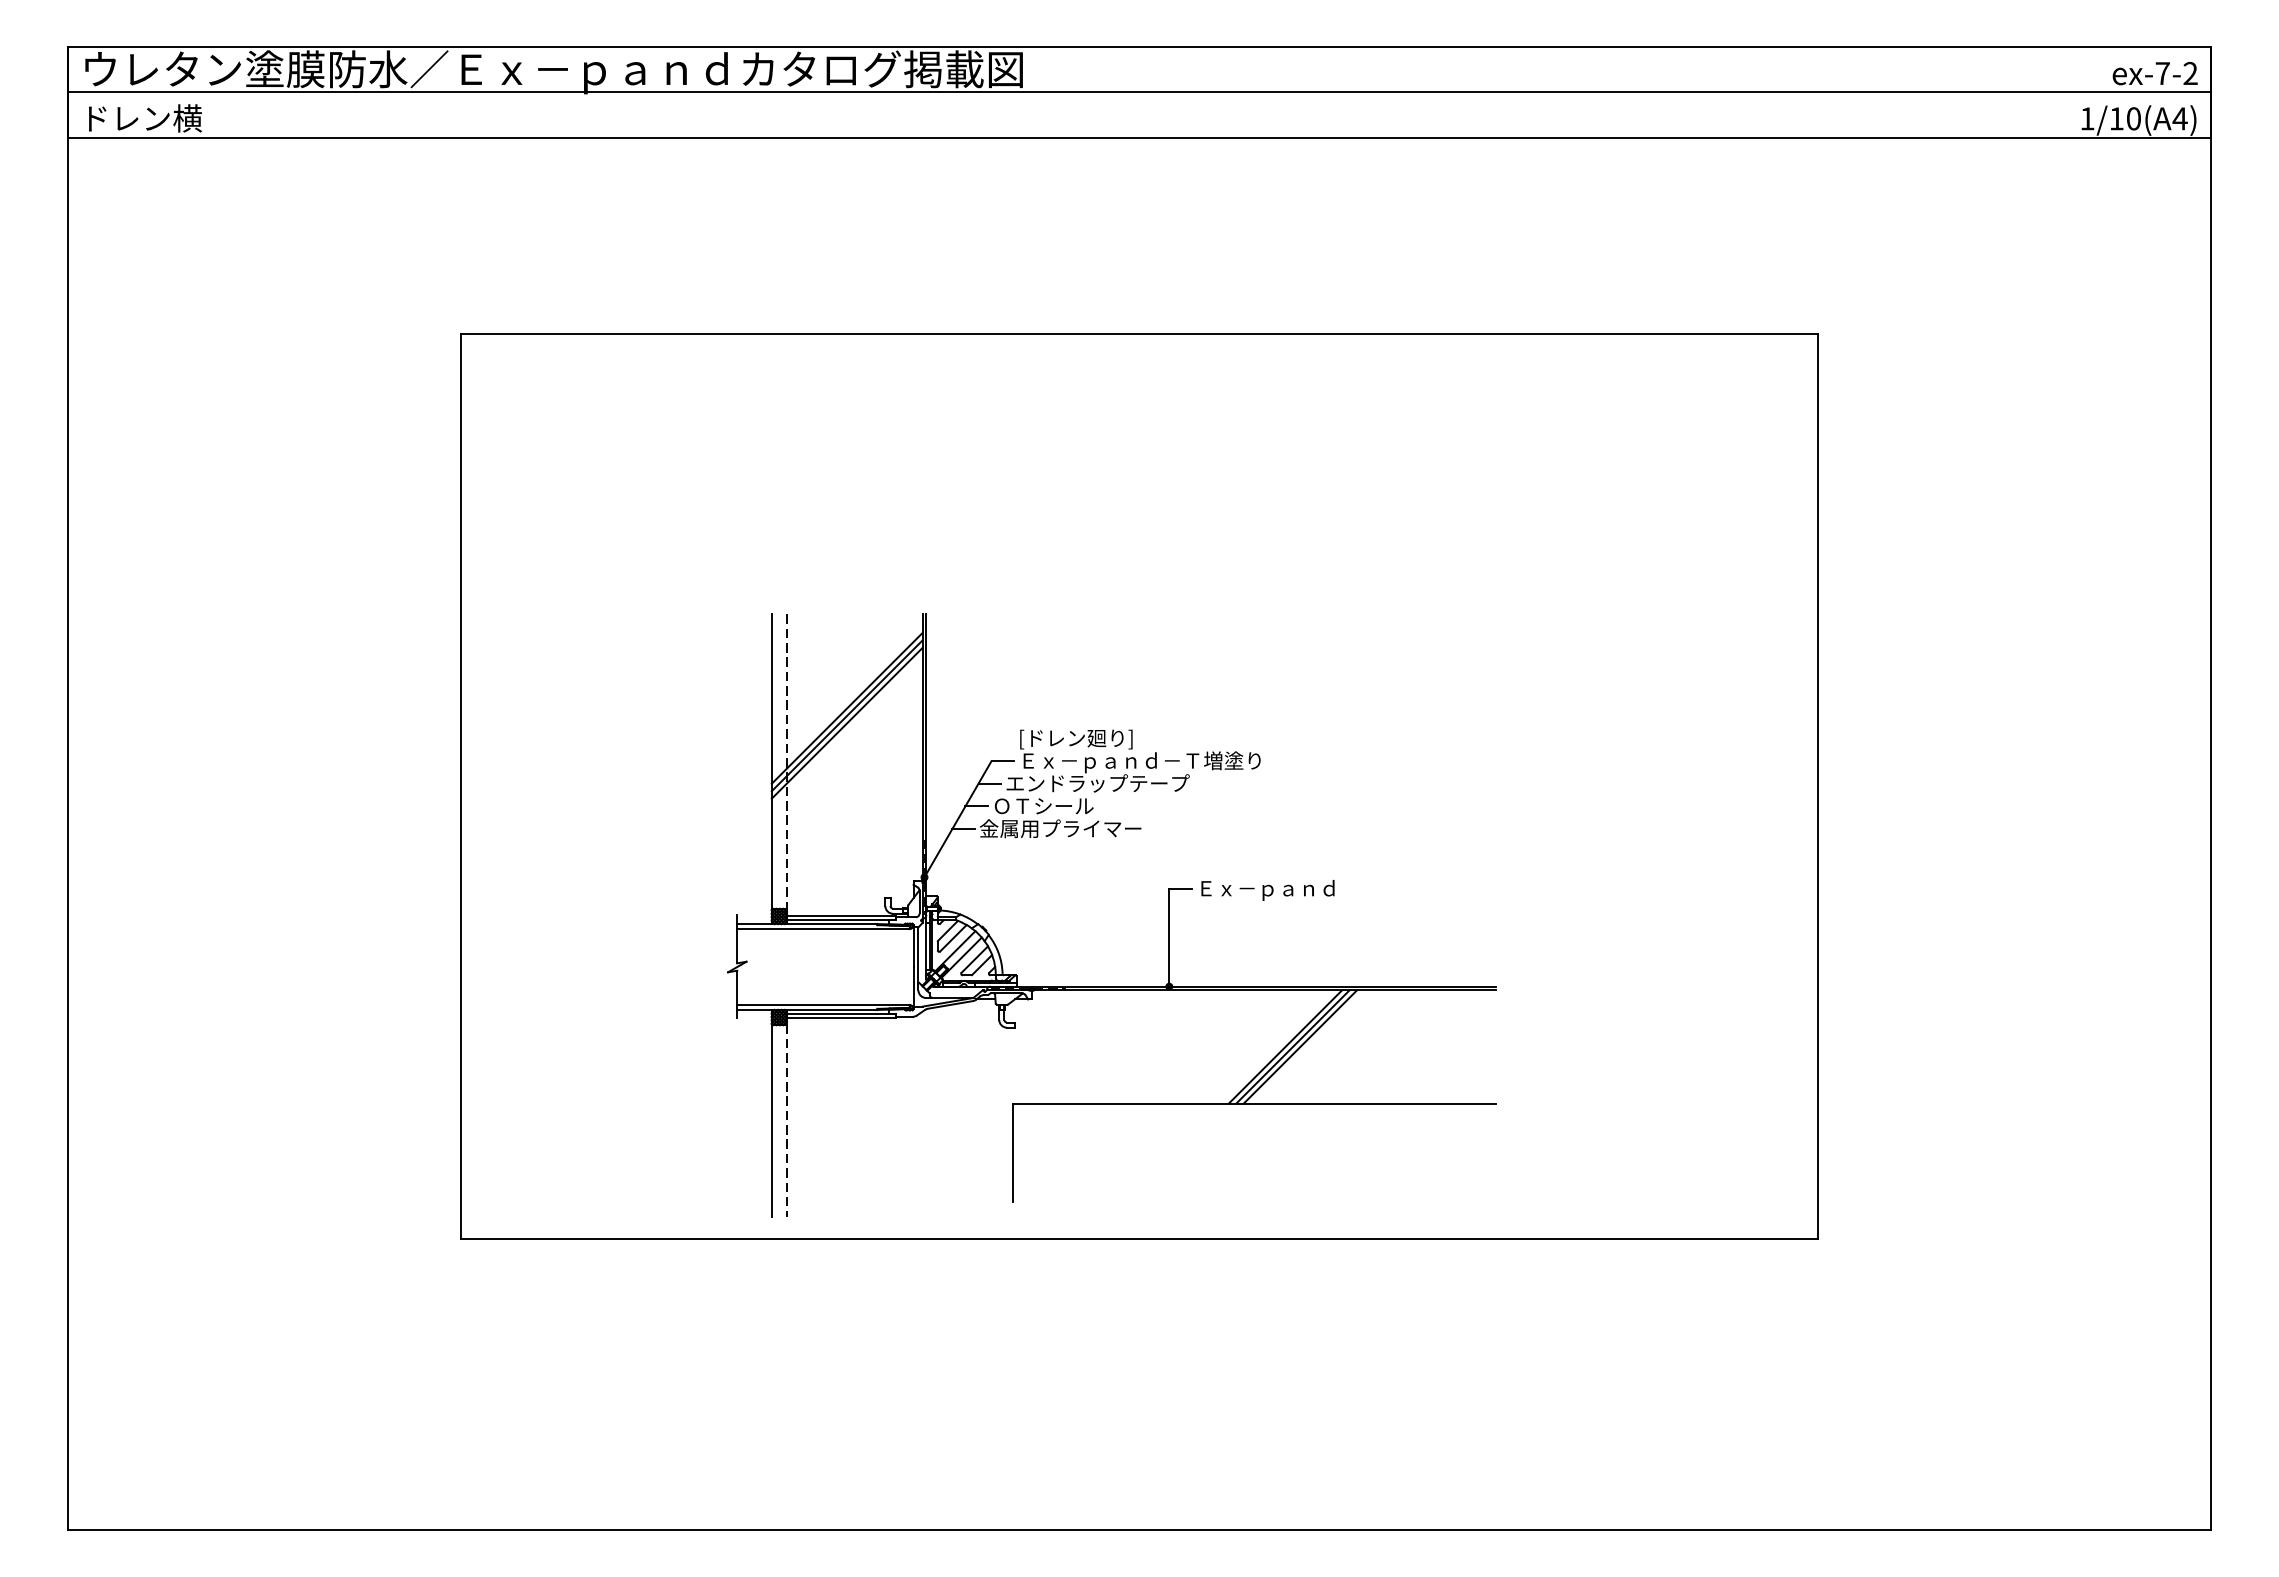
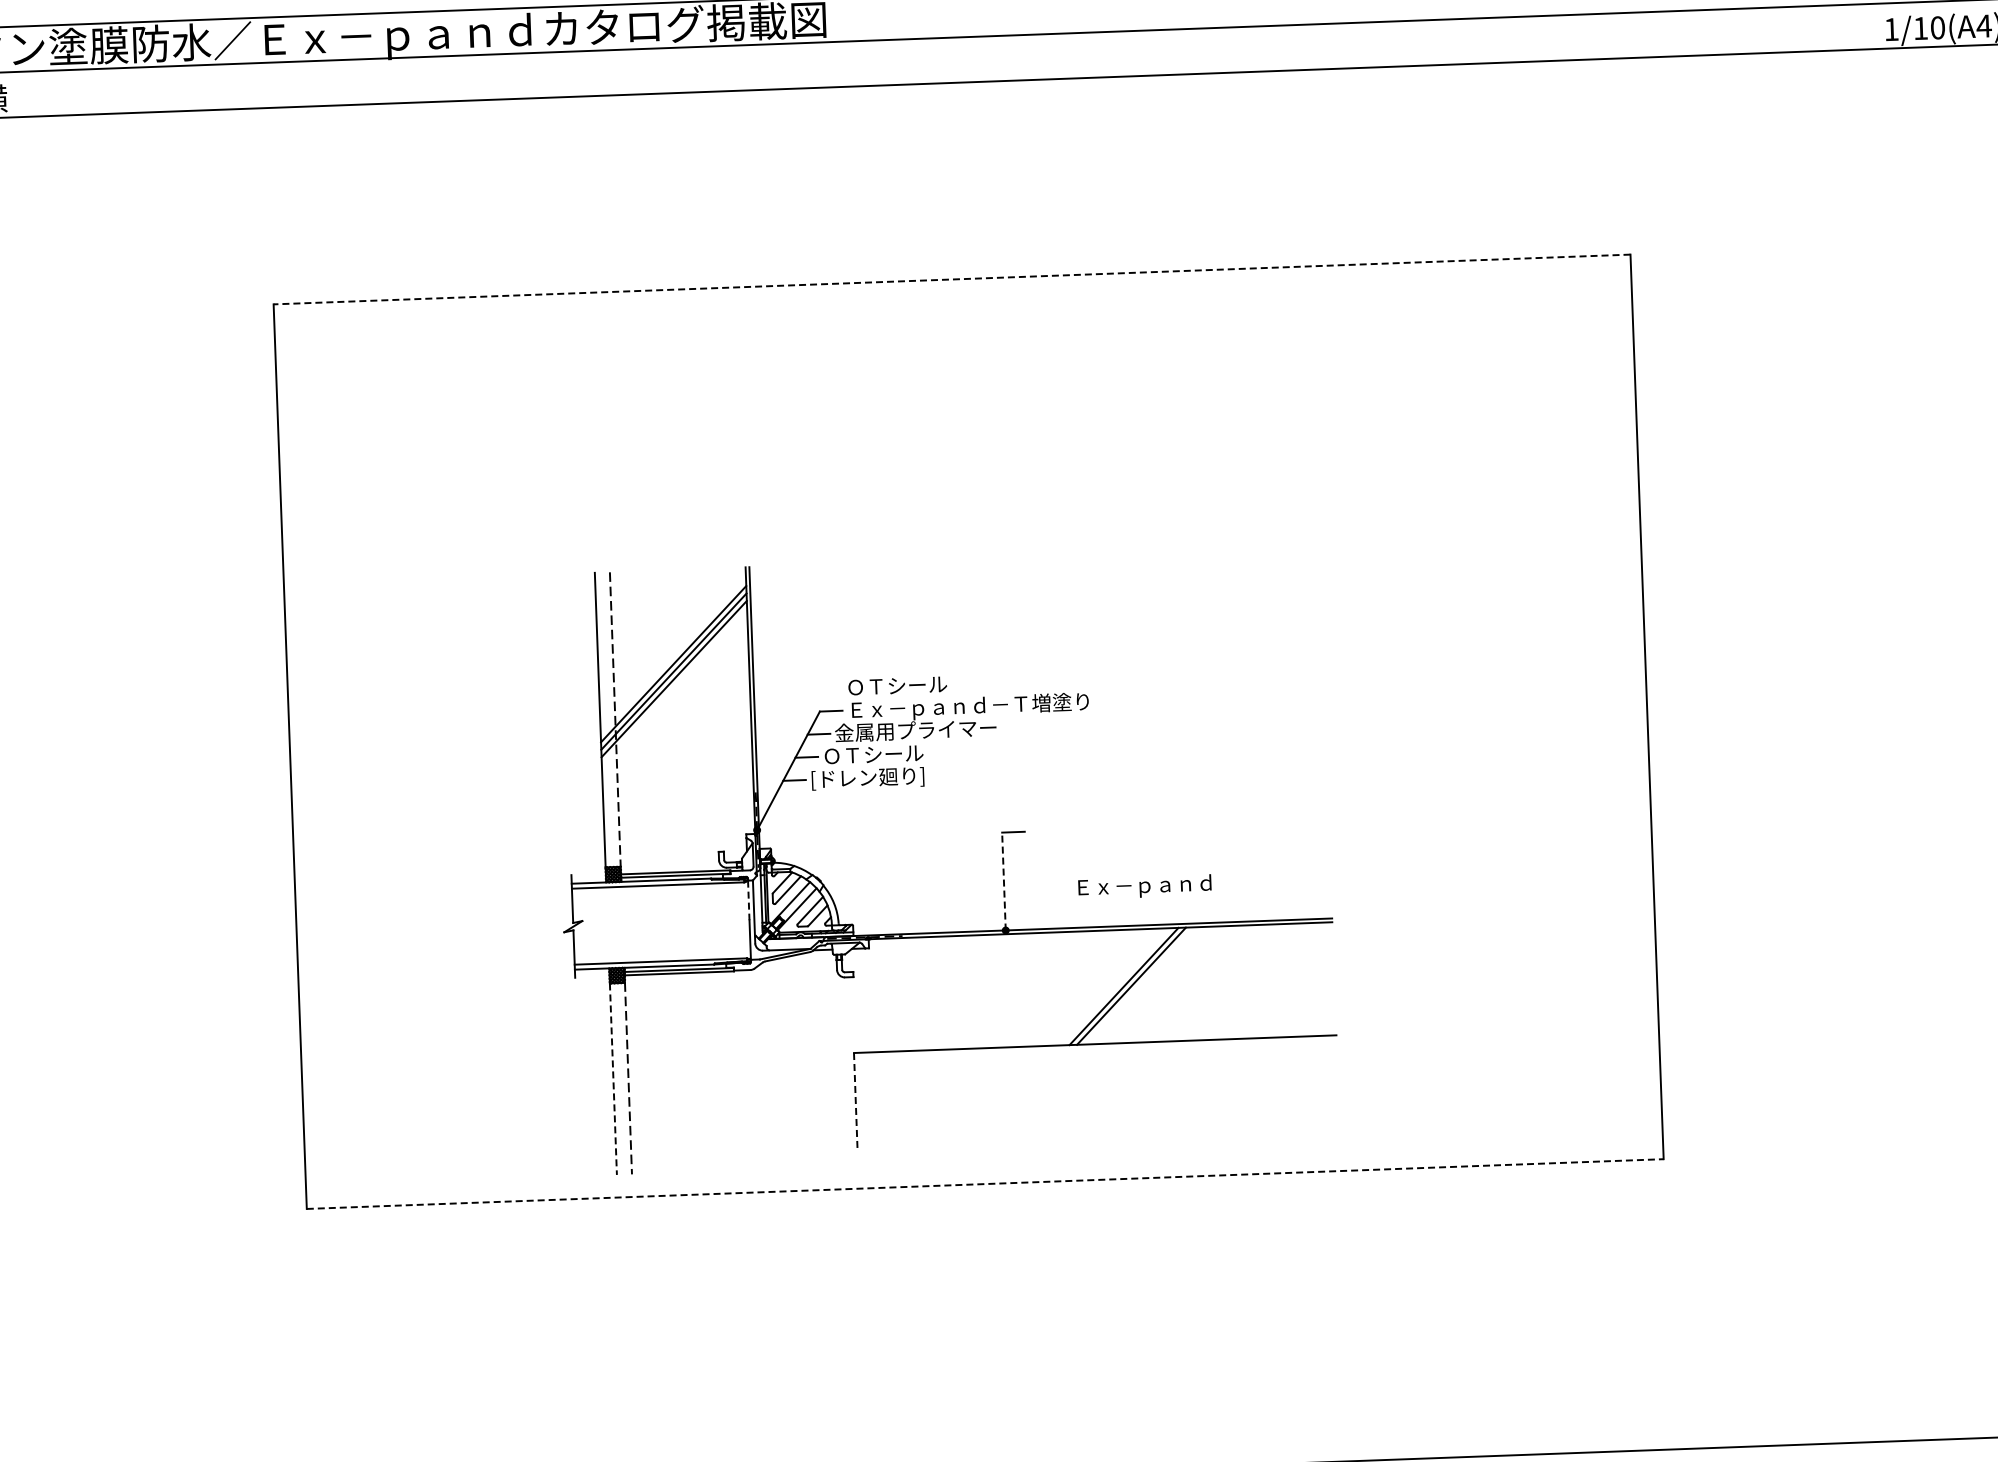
line: (1139, 334) -> (952, 279), solid -> dashed
text: (1076, 739) -> (903, 686), [ドレン廻り] -> ＯＴシール
text: (1097, 783) -> (926, 730), エンドラップテープ -> 金属用プライマー
text: (1060, 829) -> (891, 777), 金属用プライマー -> [ドレン廻り]
text: (1267, 890) -> (1144, 887), moved
line: (1169, 937) -> (1004, 881), solid -> dashed
line: (913, 947) -> (748, 900), solid -> dashed
line: (1299, 1046) -> (1138, 985), removed
line: (771, 1120) -> (613, 1078), solid -> dashed
line: (1013, 1153) -> (856, 1102), solid -> dashed
line: (1139, 1239) -> (985, 1184), solid -> dashed

